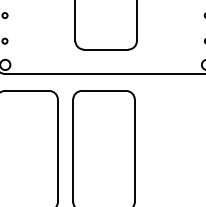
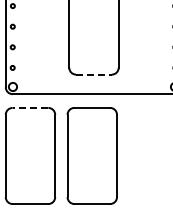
line: (106, 49) -> (94, 74), solid -> dashed
line: (27, 90) -> (30, 107), solid -> dashed

